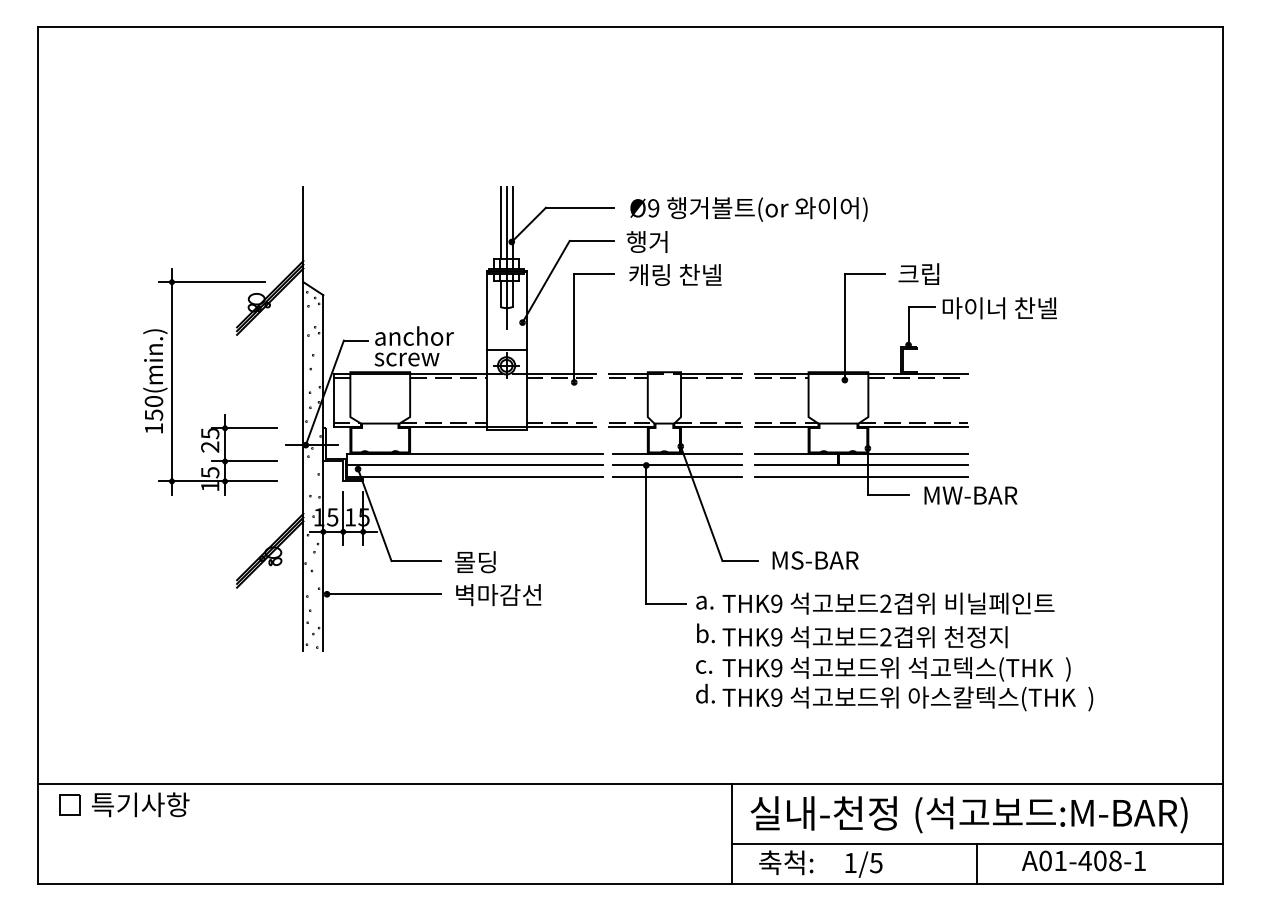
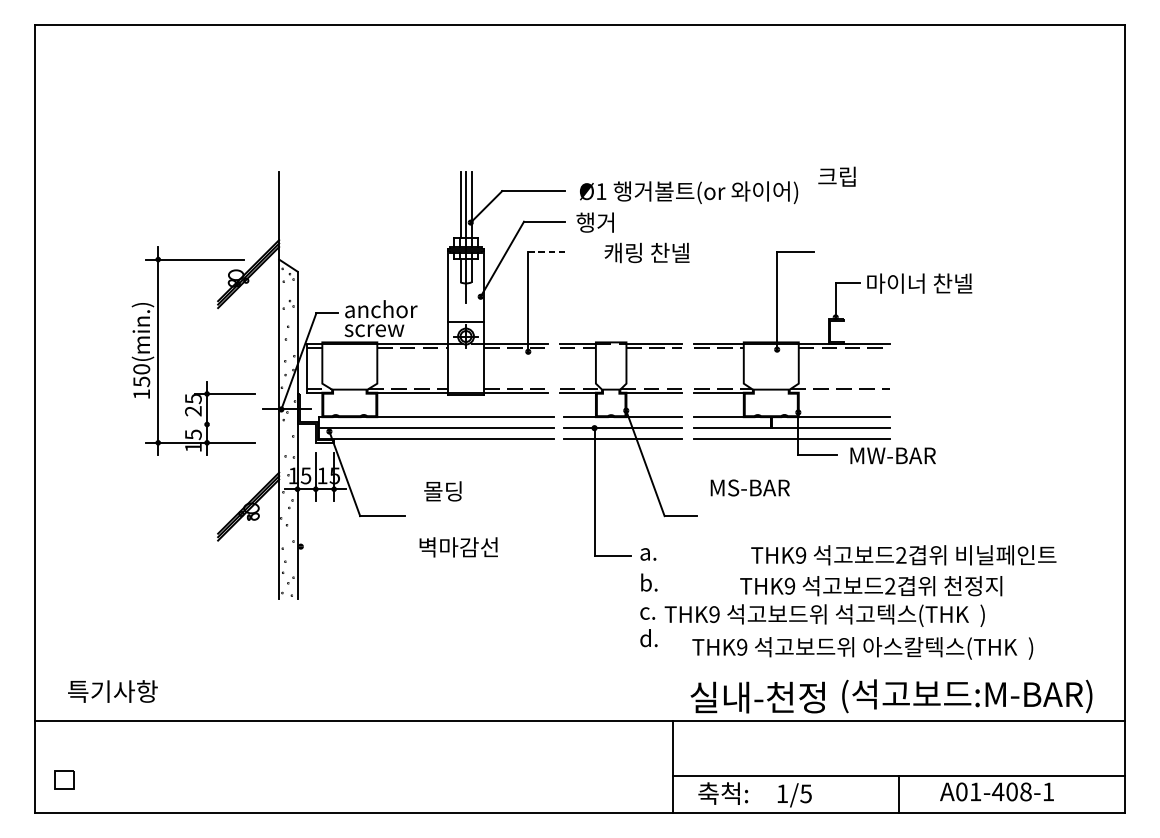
text: (653, 208) -> (601, 191), Ø9 -> Ø1
text: (918, 273) -> (836, 176), moved
line: (594, 274) -> (546, 252), solid -> dashed
text: (675, 274) -> (647, 252), moved
line: (912, 426) -> (839, 392), removed
line: (243, 461) -> (224, 424), removed
text: (815, 560) -> (750, 487), moved
text: (475, 562) -> (442, 491), moved
line: (383, 594) -> (352, 546), removed
text: (888, 603) -> (903, 555), moved
text: (864, 637) -> (870, 586), moved
text: (907, 698) -> (862, 648), moved
part: (69, 804) -> (63, 779), moved
text: (140, 804) -> (112, 691), moved
text: (823, 813) -> (757, 697), moved
text: (1051, 814) -> (967, 695), moved

